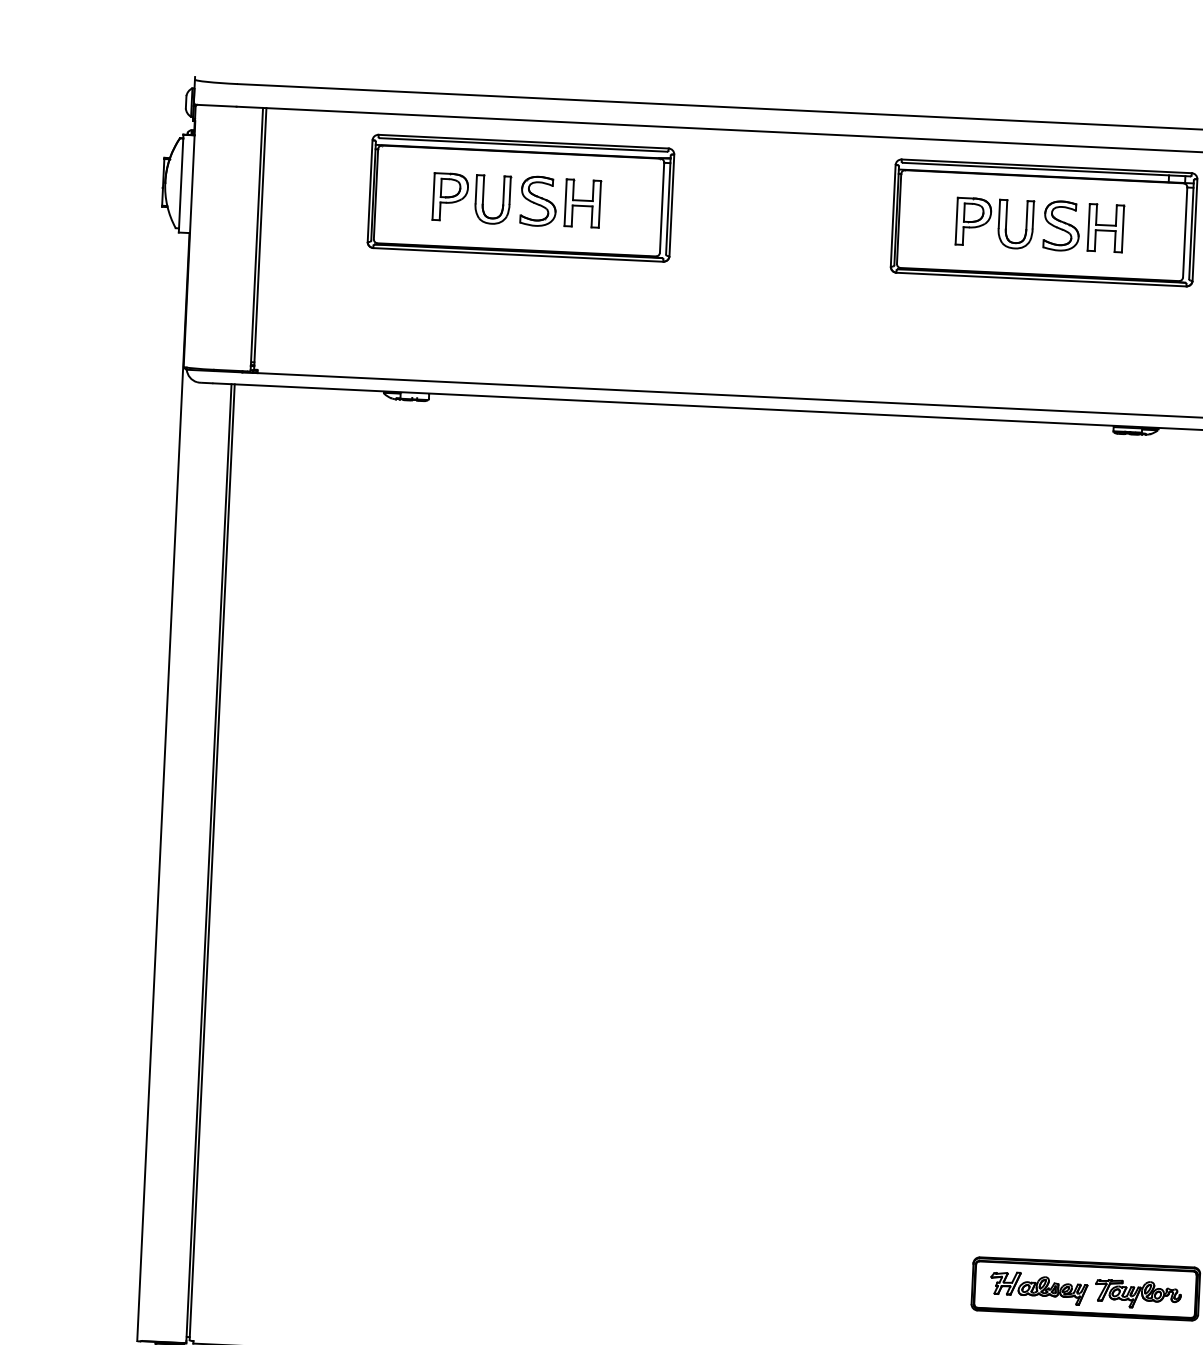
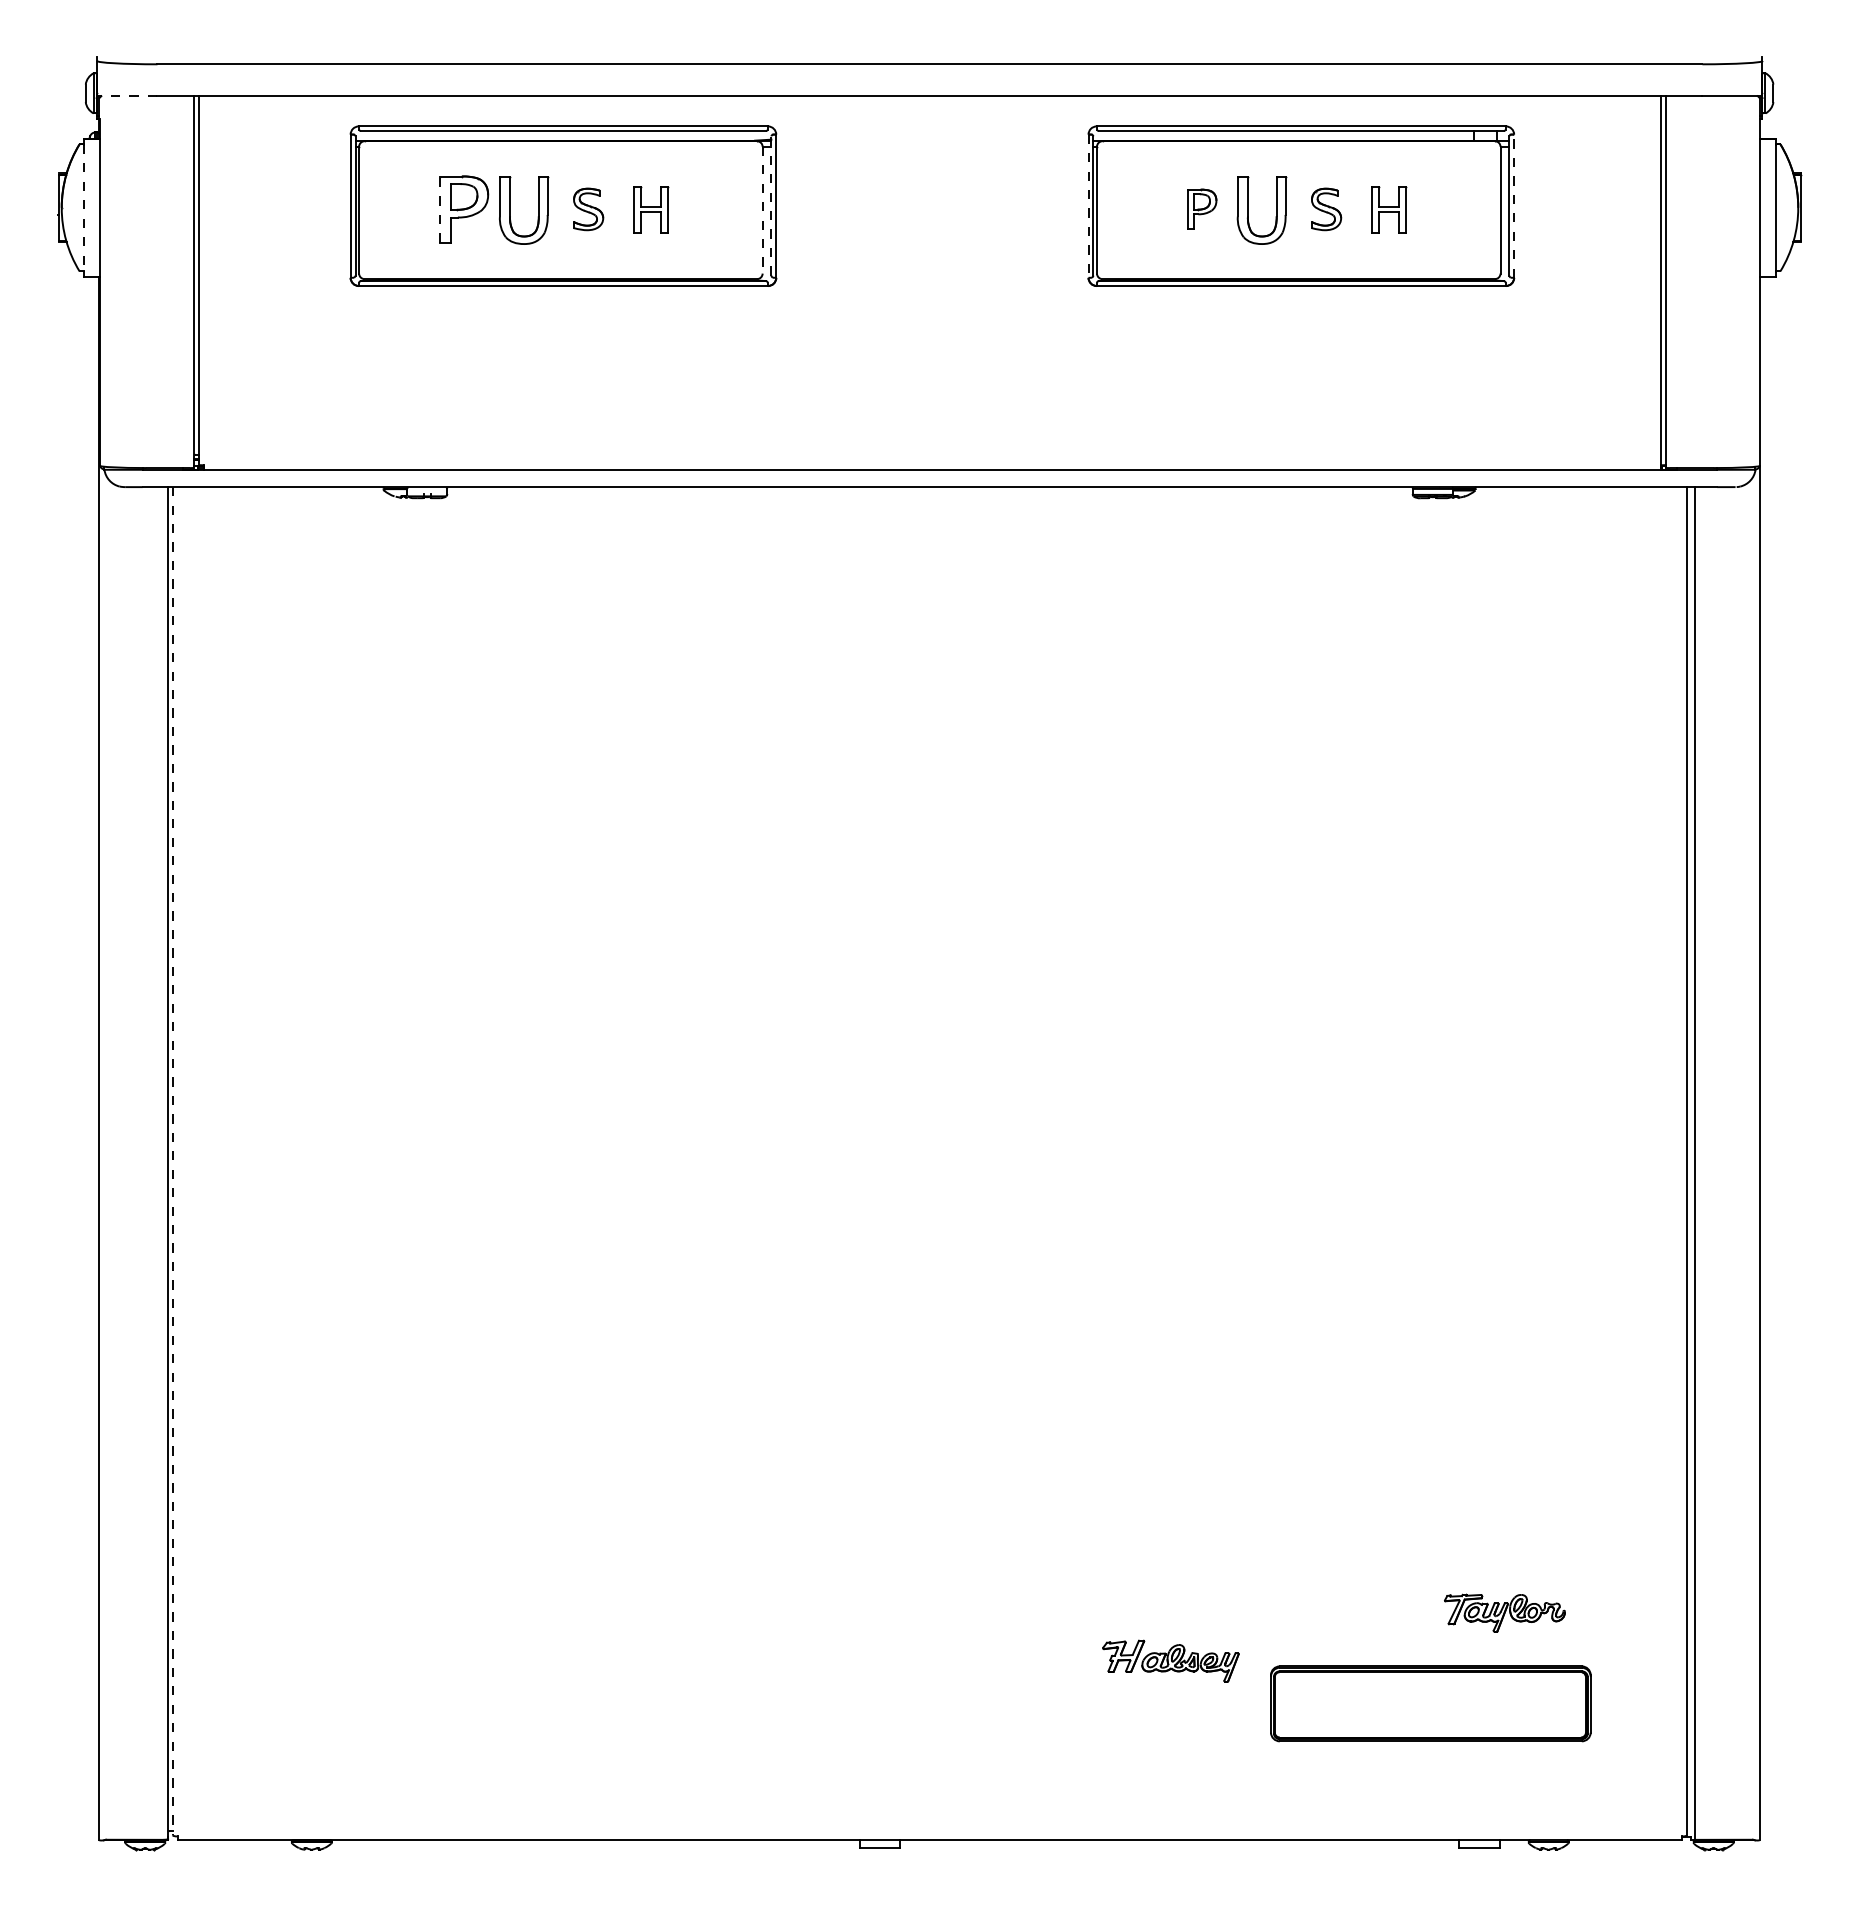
line: (215, 105) -> (127, 96), solid -> dashed
line: (181, 183) -> (84, 208), solid -> dashed
line: (433, 196) -> (440, 209), solid -> dashed
part: (538, 201) -> (588, 209), size x0.6
part: (583, 203) -> (651, 209), size x0.7
line: (668, 204) -> (771, 205), solid -> dashed
line: (661, 207) -> (762, 210), solid -> dashed
line: (893, 216) -> (1088, 206), solid -> dashed
part: (973, 221) -> (1201, 209), size x0.6
part: (1061, 226) -> (1326, 209), size x0.6
part: (1105, 228) -> (1388, 209), size x0.7
line: (1195, 230) -> (1514, 206), solid -> dashed
line: (211, 862) -> (172, 1161), solid -> dashed
part: (1038, 1287) -> (1170, 1660), moved
part: (1137, 1294) -> (1504, 1612), moved

